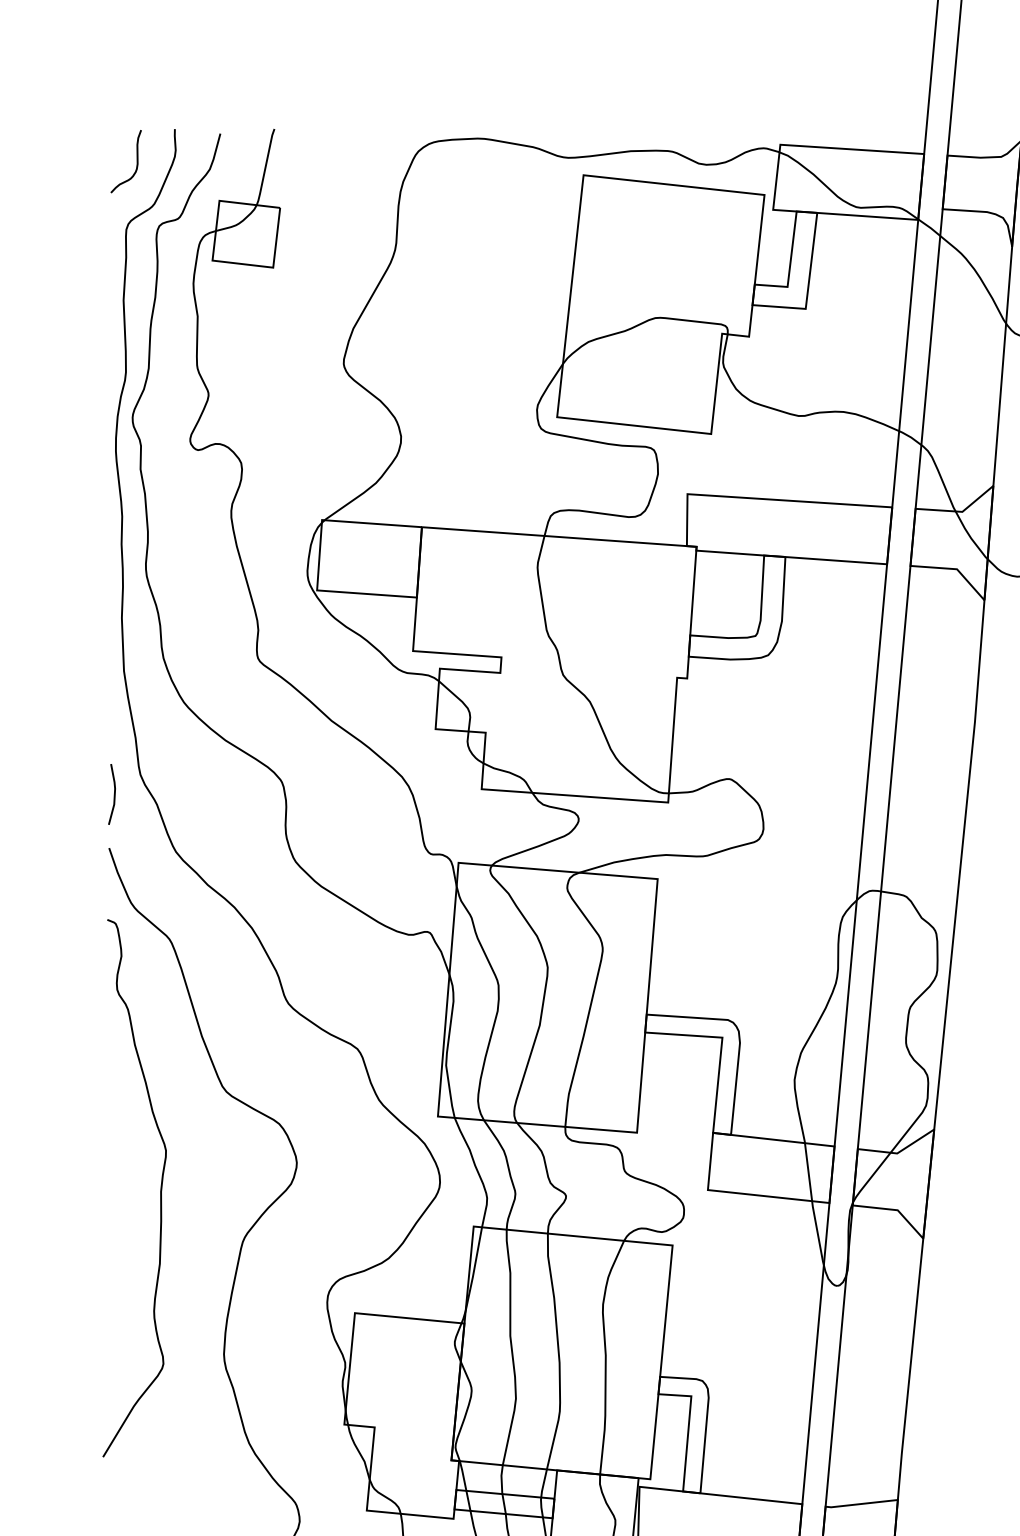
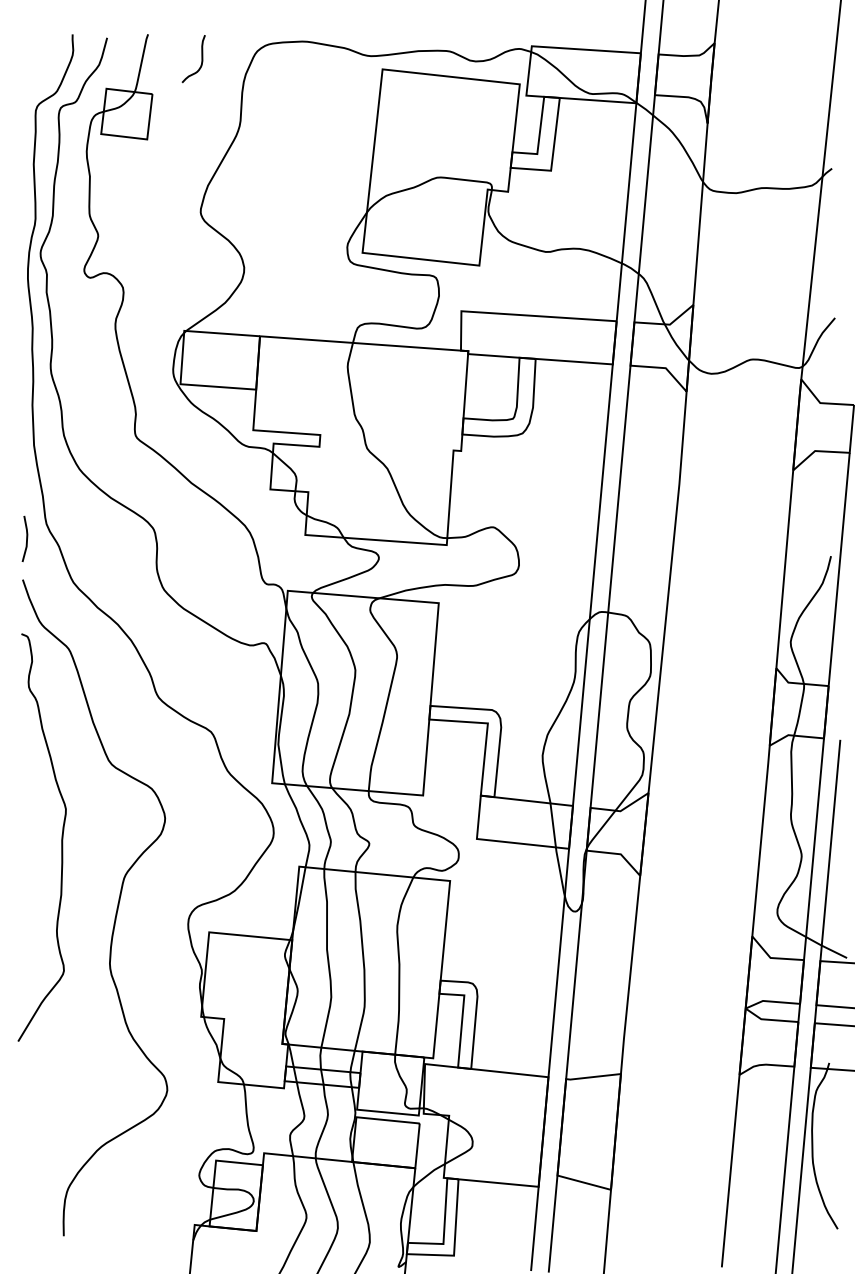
curve: (136, 162) -> (201, 59), moved

